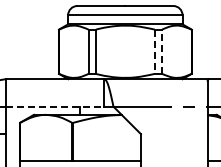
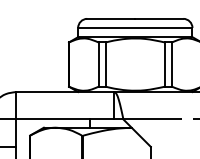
line: (162, 51) -> (172, 64), dashed -> solid
line: (154, 52) -> (164, 65), dashed -> solid
line: (55, 106) -> (65, 119), dashed -> solid

